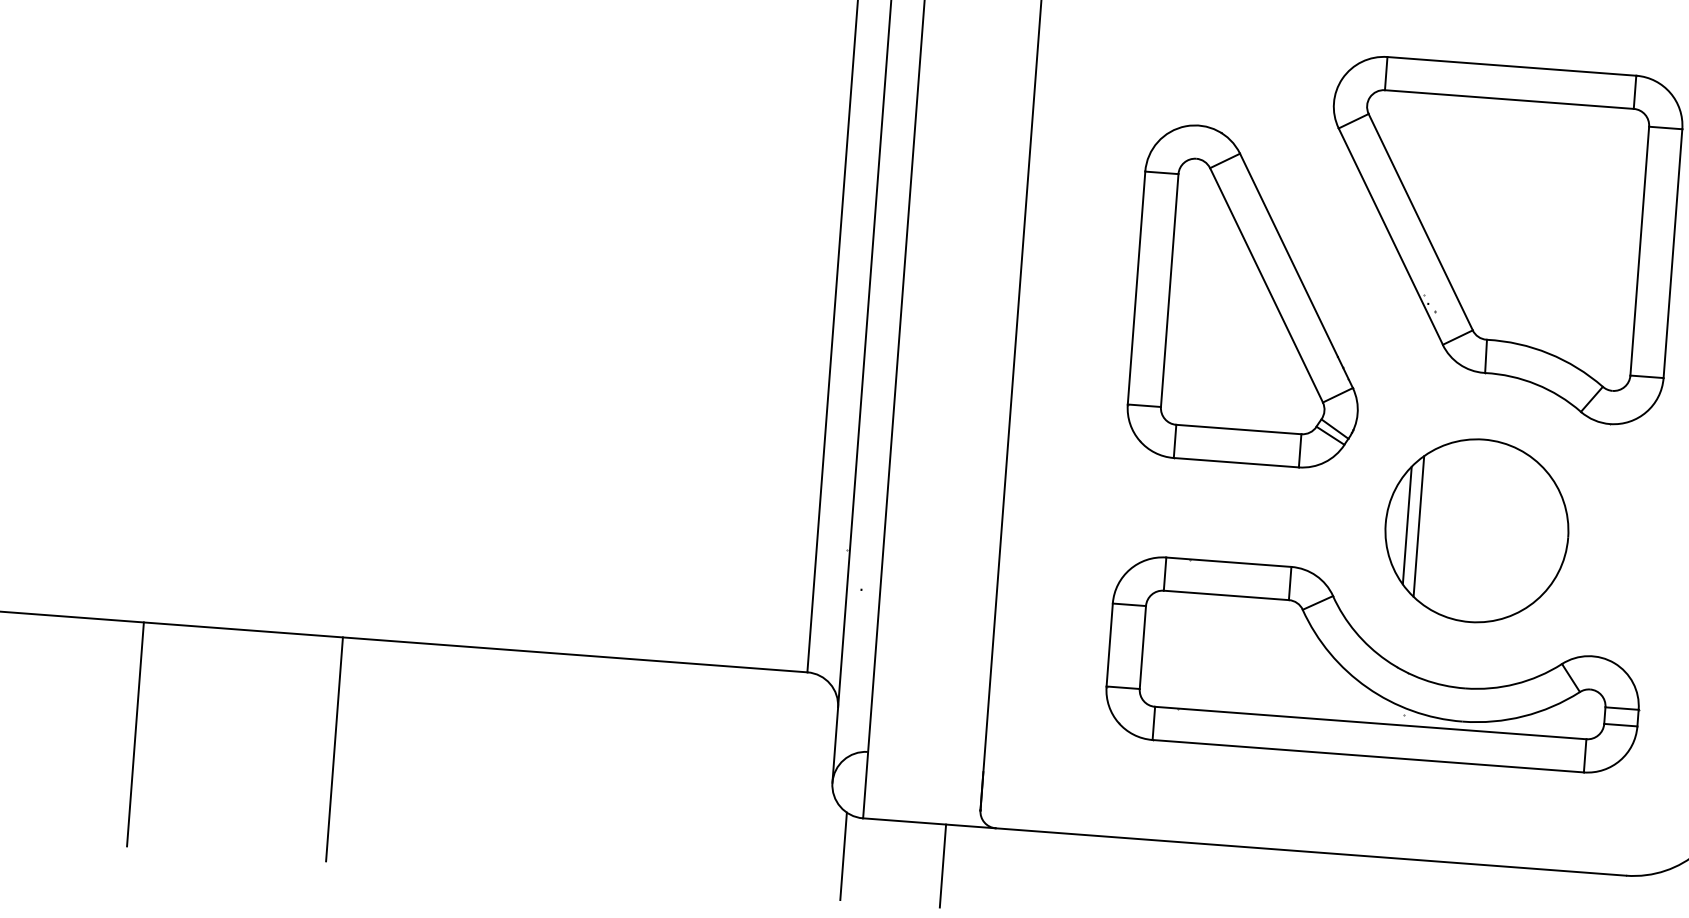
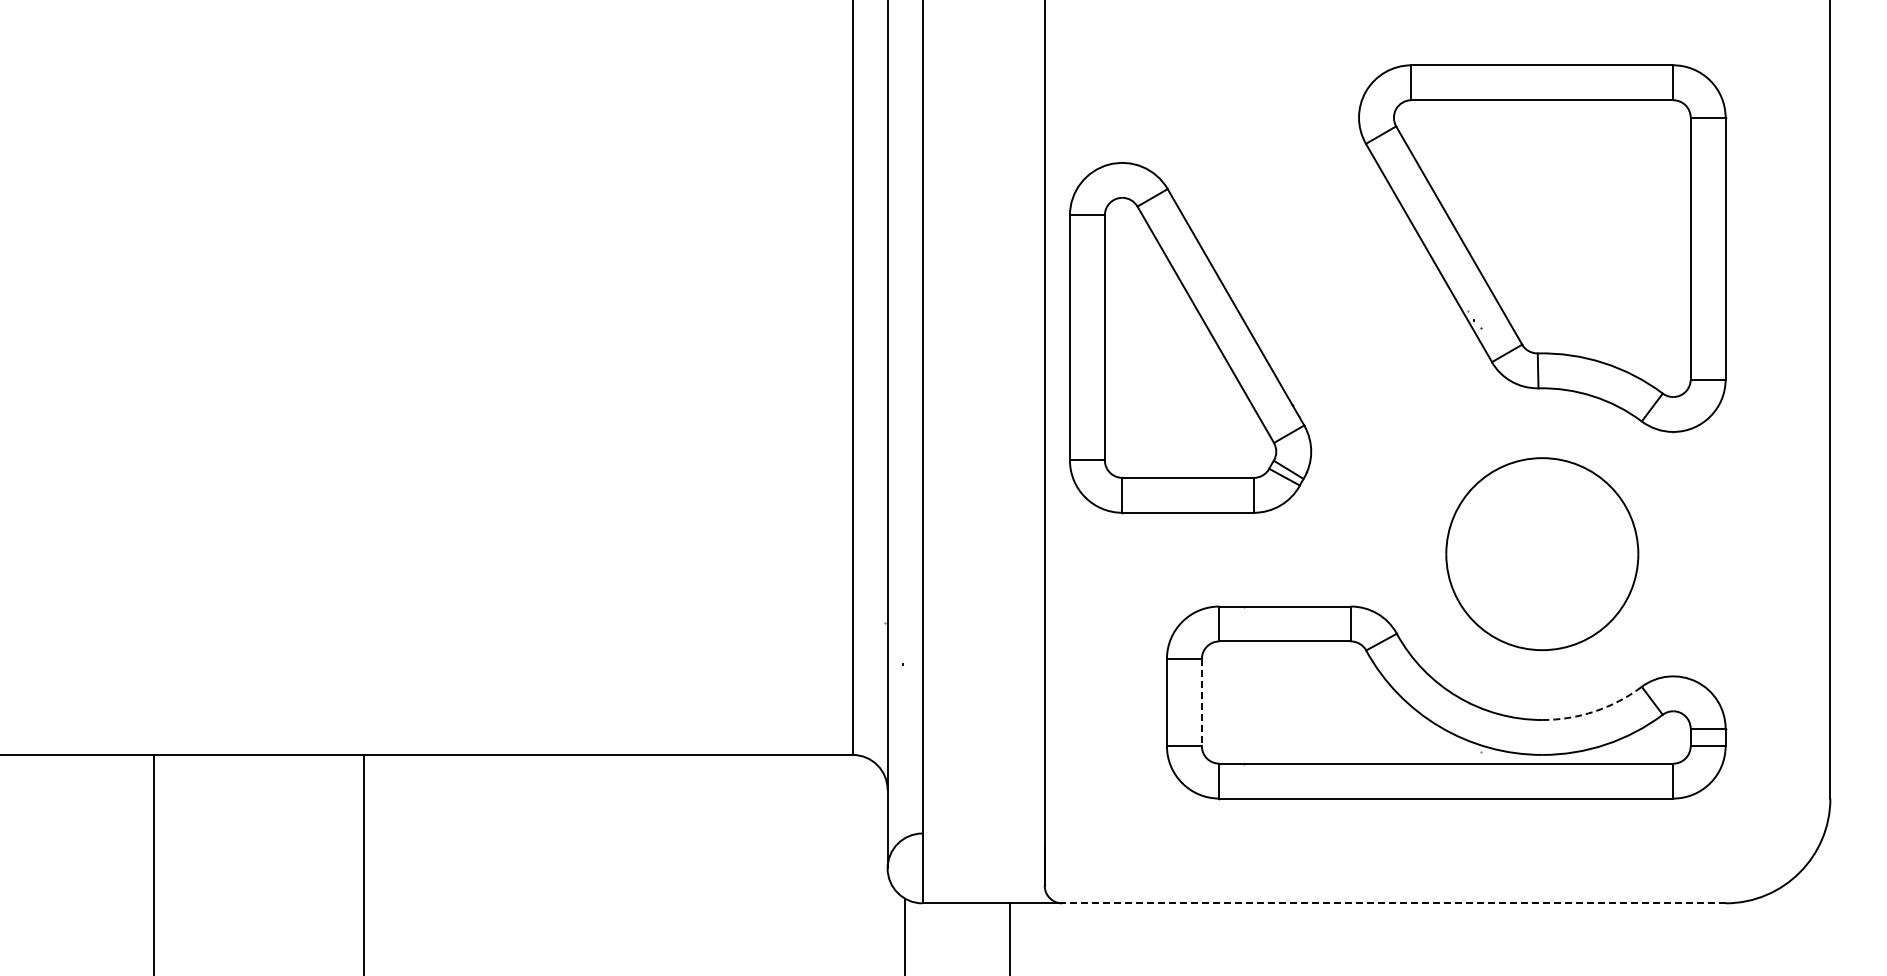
part: (1251, 297) -> (1190, 338), moved
line: (1406, 524) -> (1468, 553), removed
line: (1419, 526) -> (1481, 554), removed
line: (1142, 647) -> (1201, 702), solid -> dashed
arc: (1515, 684) -> (1594, 711), solid -> dashed
line: (1310, 852) -> (1393, 903), solid -> dashed

